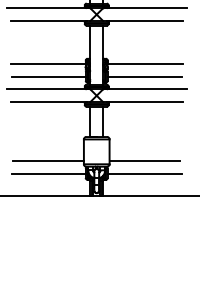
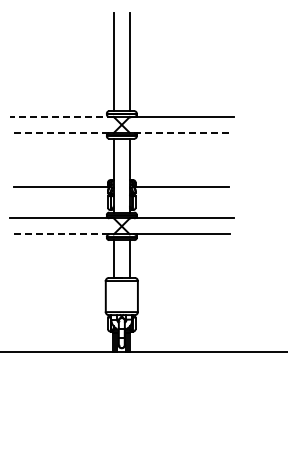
line: (48, 7) -> (61, 116), solid -> dashed
line: (48, 20) -> (61, 132), solid -> dashed
line: (145, 20) -> (182, 132), solid -> dashed
line: (48, 77) -> (61, 203), removed
line: (144, 77) -> (181, 203), removed
line: (48, 102) -> (61, 234), solid -> dashed
line: (48, 161) -> (61, 308), removed
line: (144, 161) -> (181, 308), removed
line: (48, 174) -> (61, 324), removed
line: (144, 174) -> (181, 324), removed

